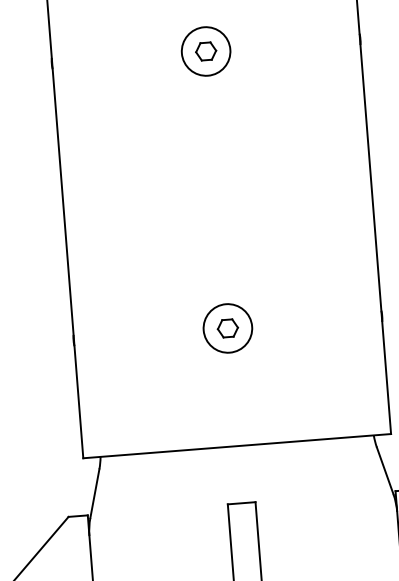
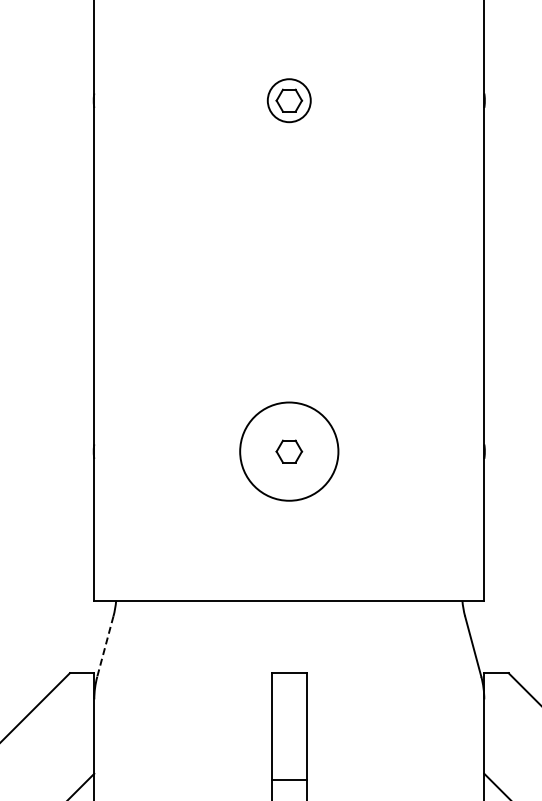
circle: (206, 51) -> (289, 100), size x0.7
circle: (228, 328) -> (289, 451), size x1.6
line: (94, 493) -> (105, 646), solid -> dashed

